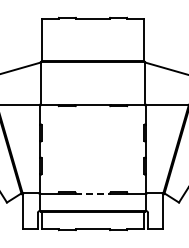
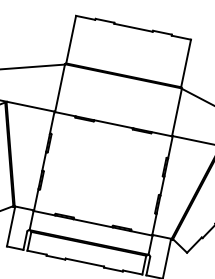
line: (93, 193) -> (93, 222), dashed -> solid

